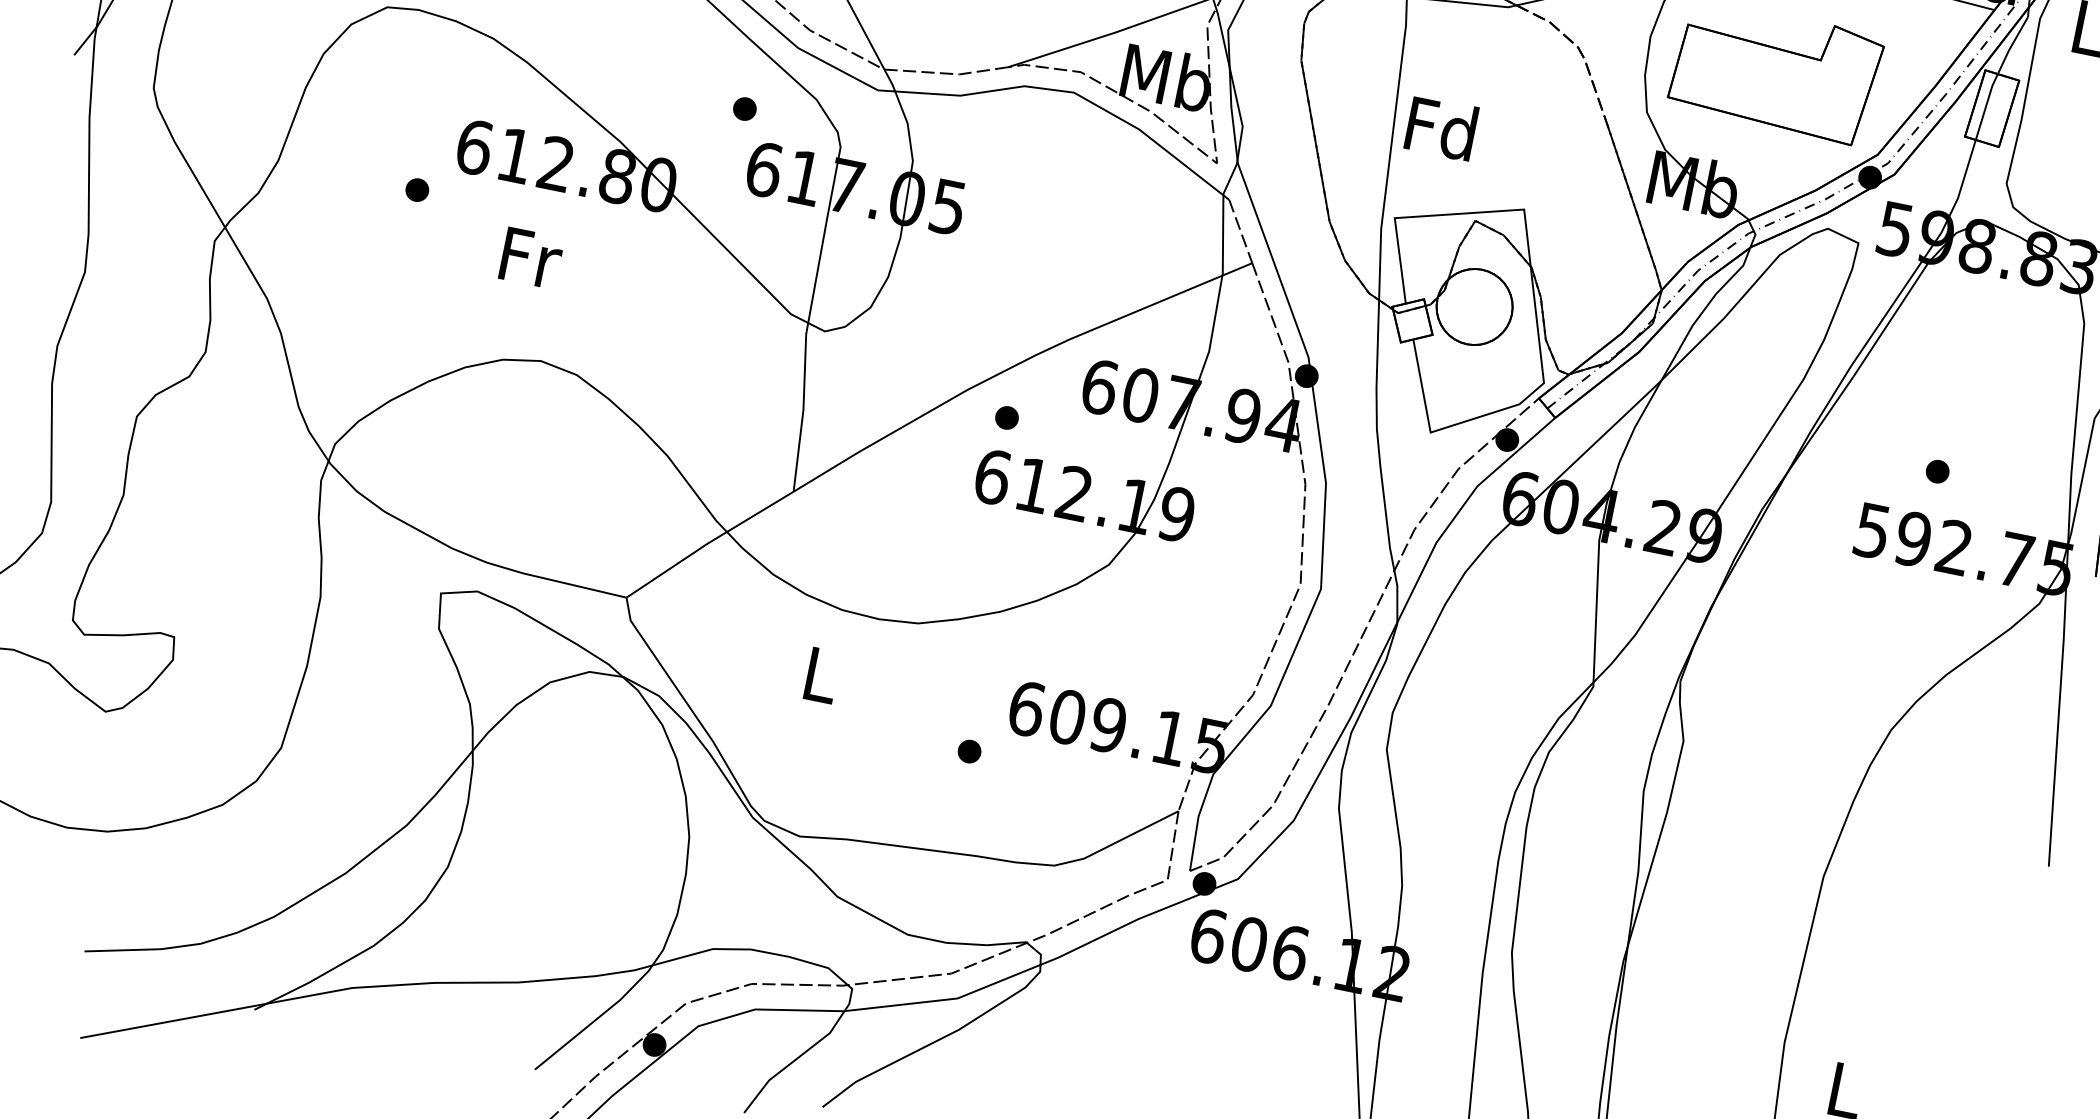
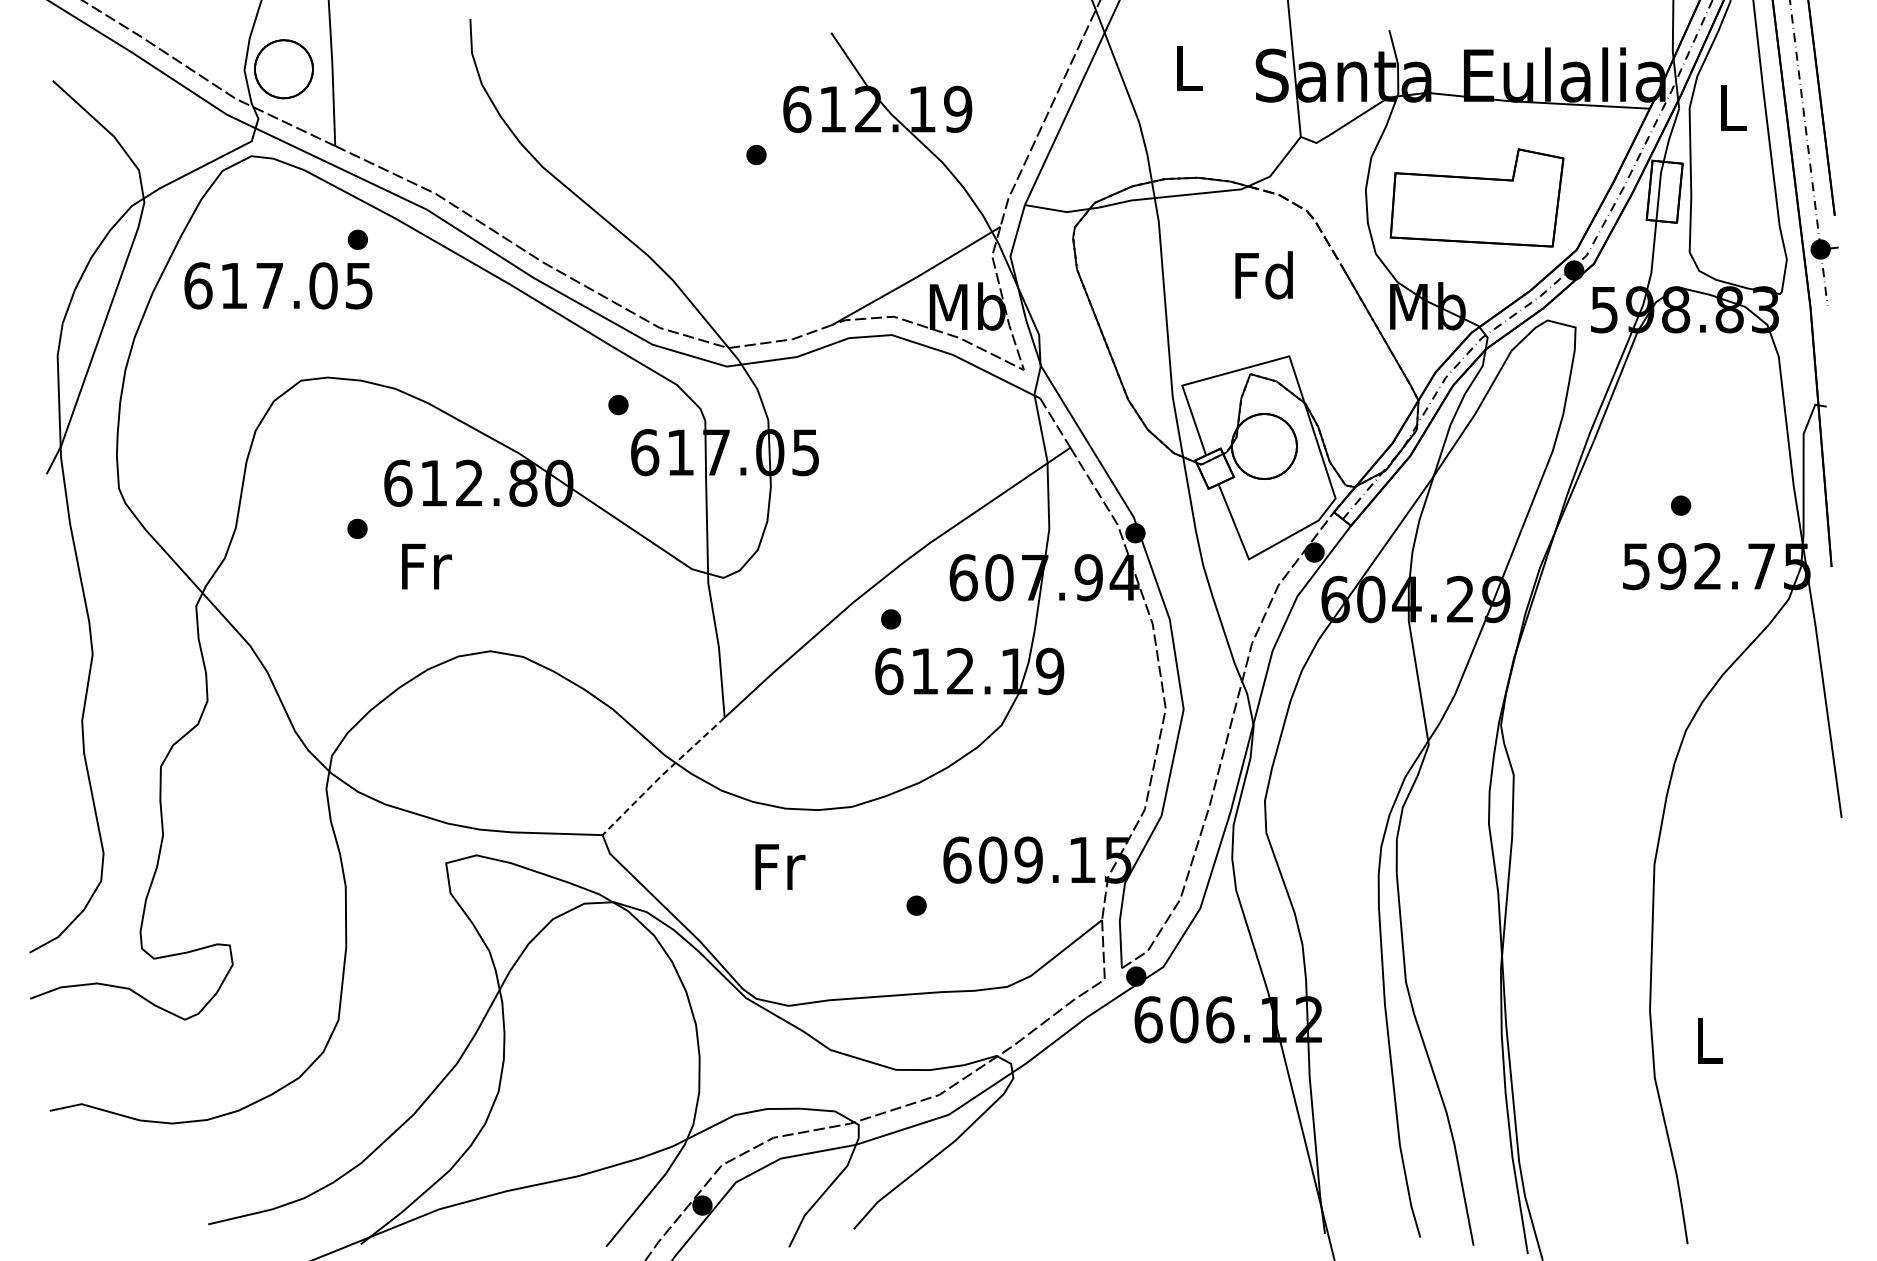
text: (1440, 128) -> (1263, 275), moved
text: (531, 258) -> (426, 566), moved
line: (707, 543) -> (661, 775), solid -> dashed
text: (822, 675) -> (780, 866), L -> Fr

